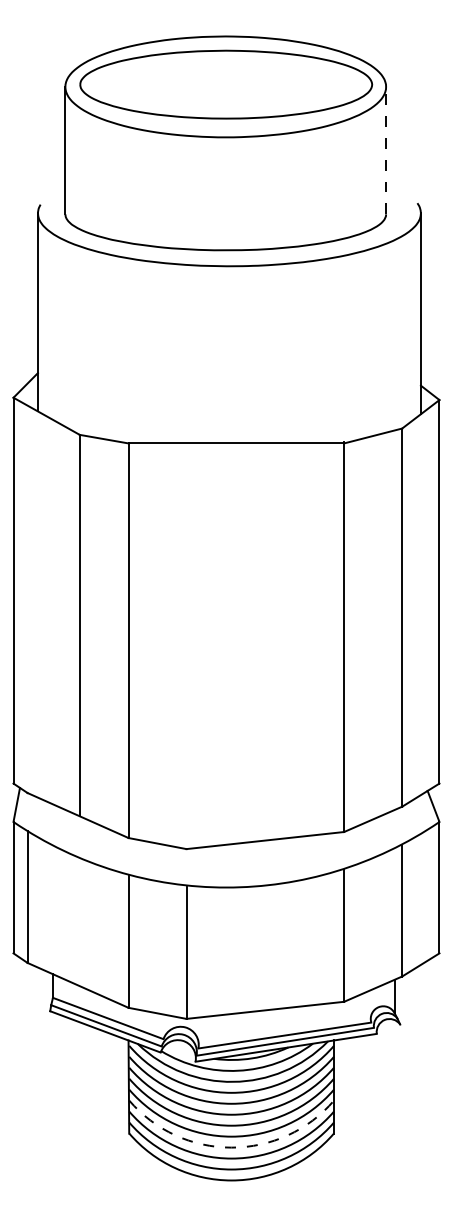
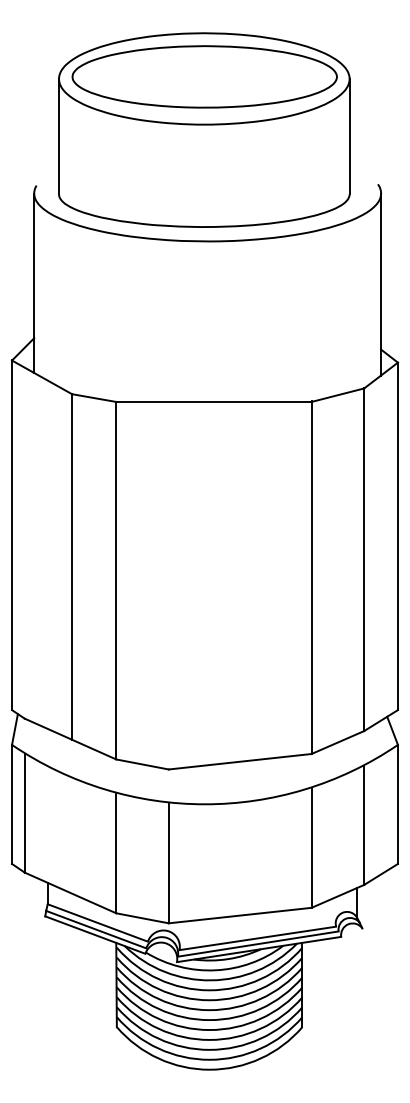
line: (386, 150) -> (349, 136), dashed -> solid
arc: (231, 1147) -> (209, 1039), dashed -> solid

